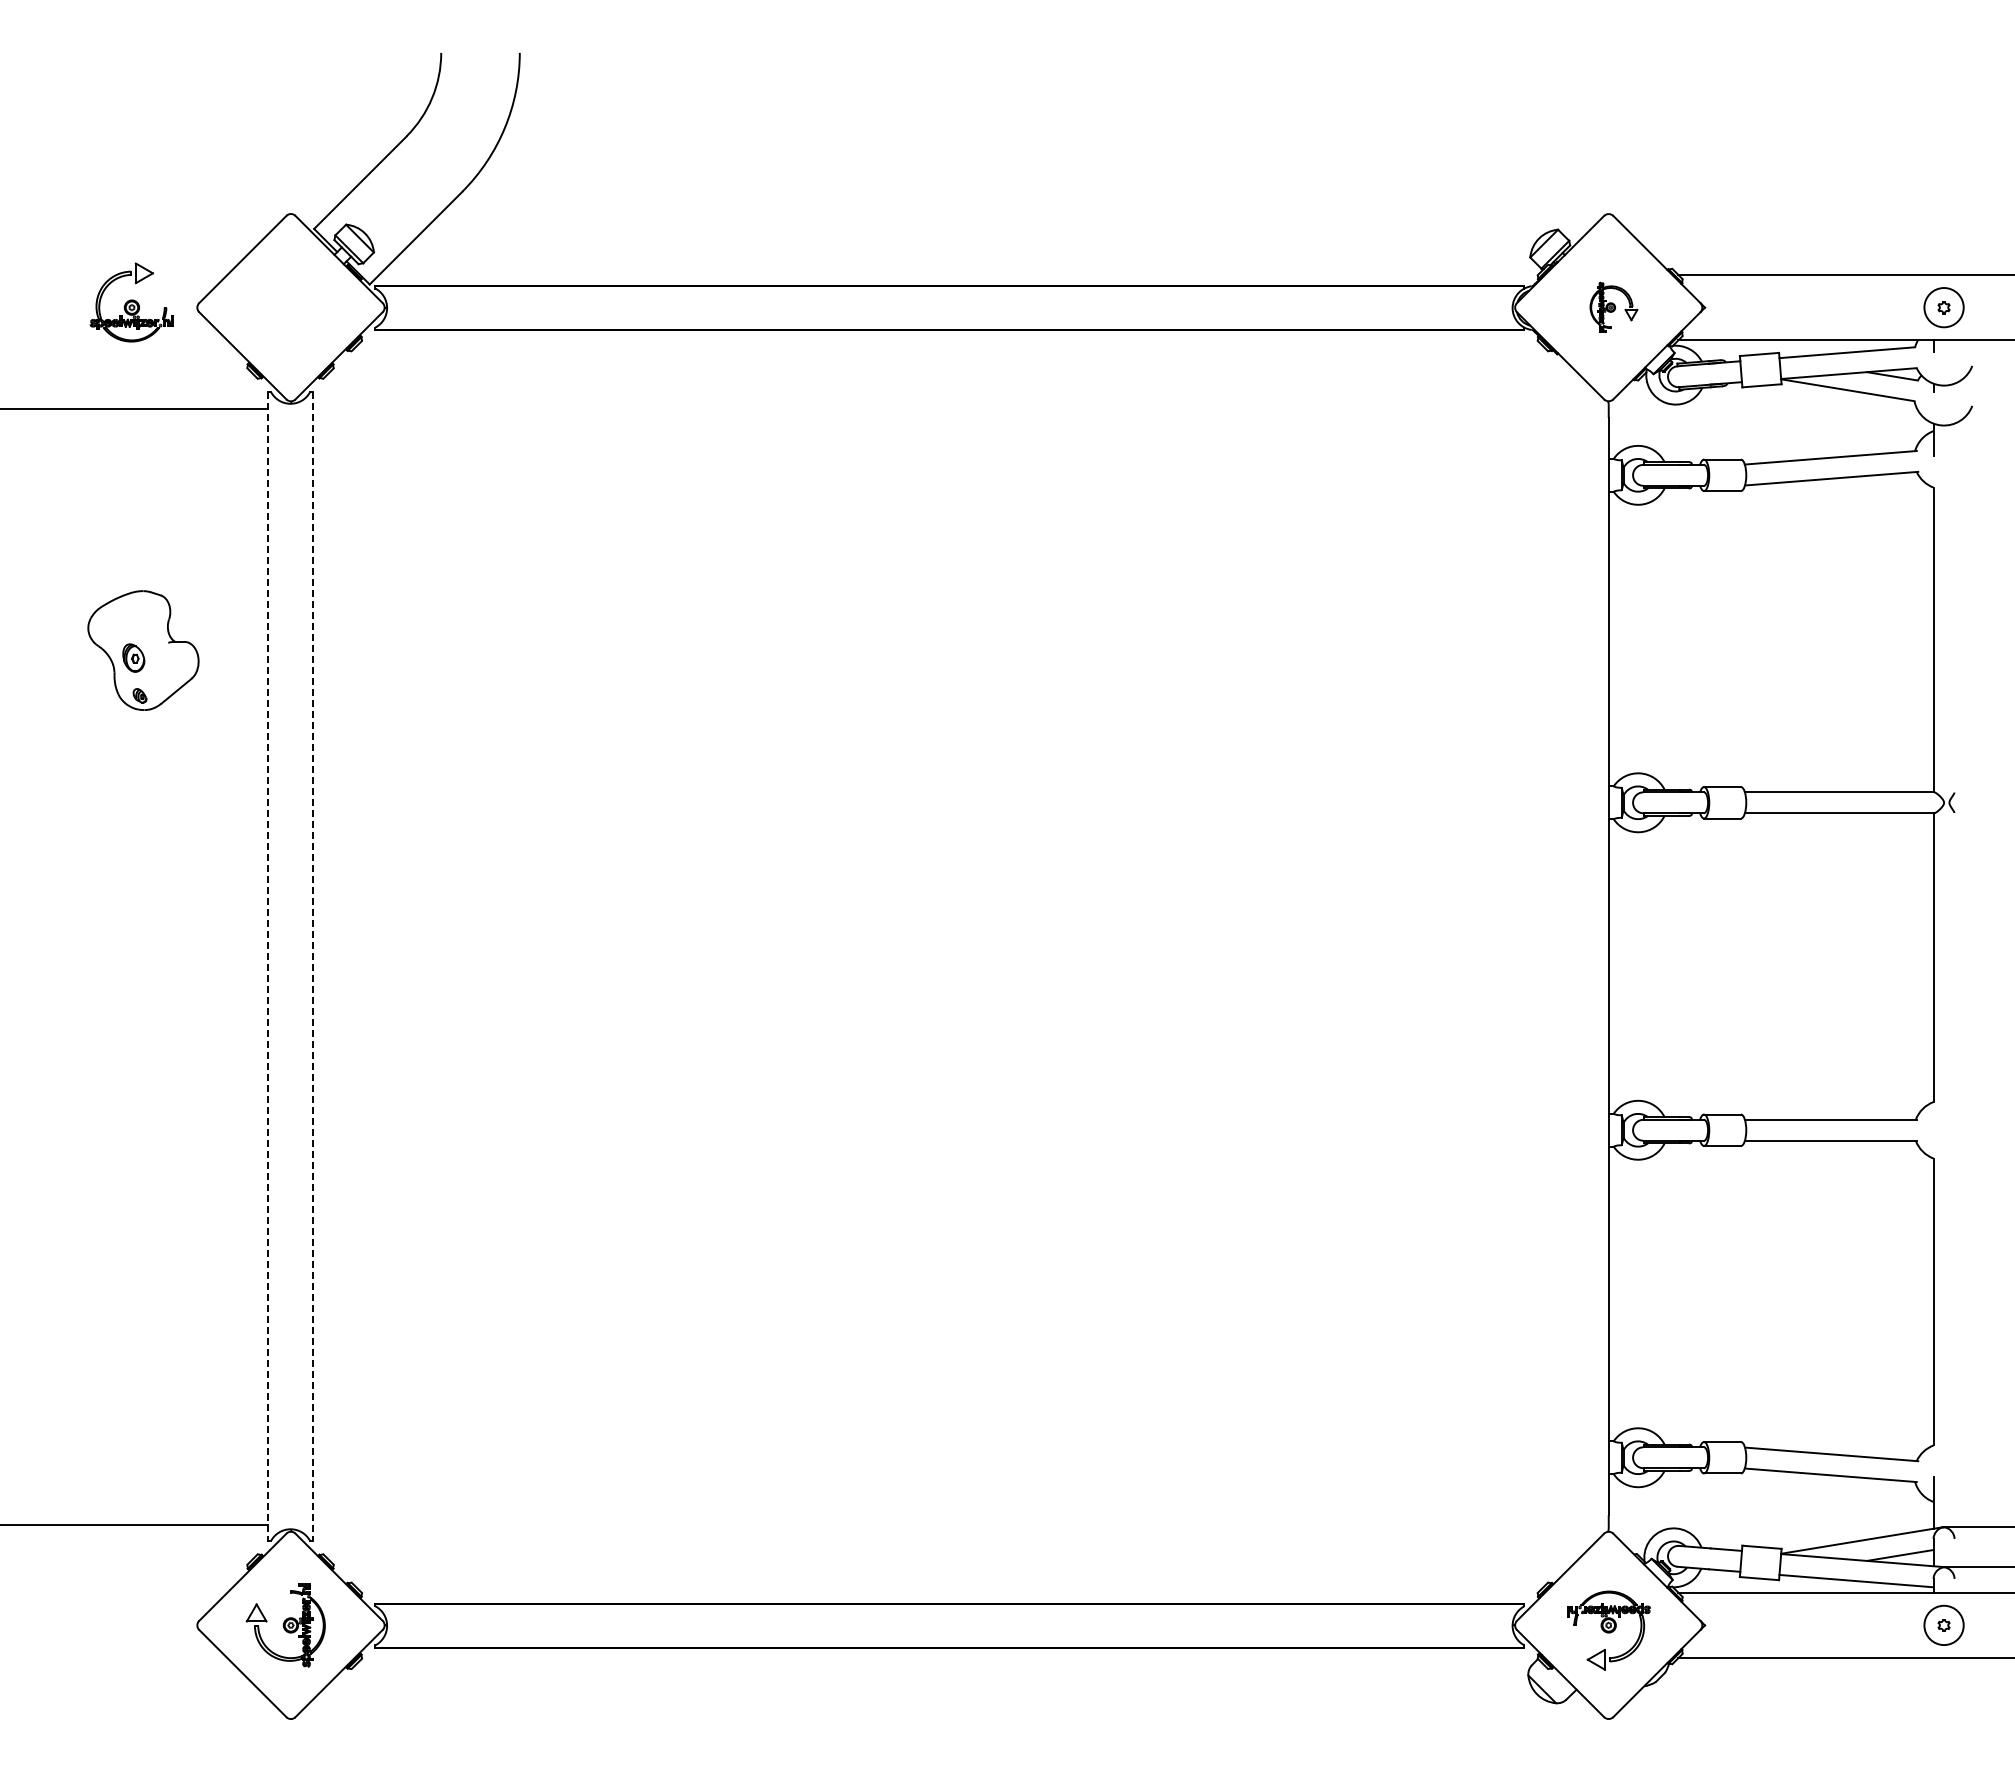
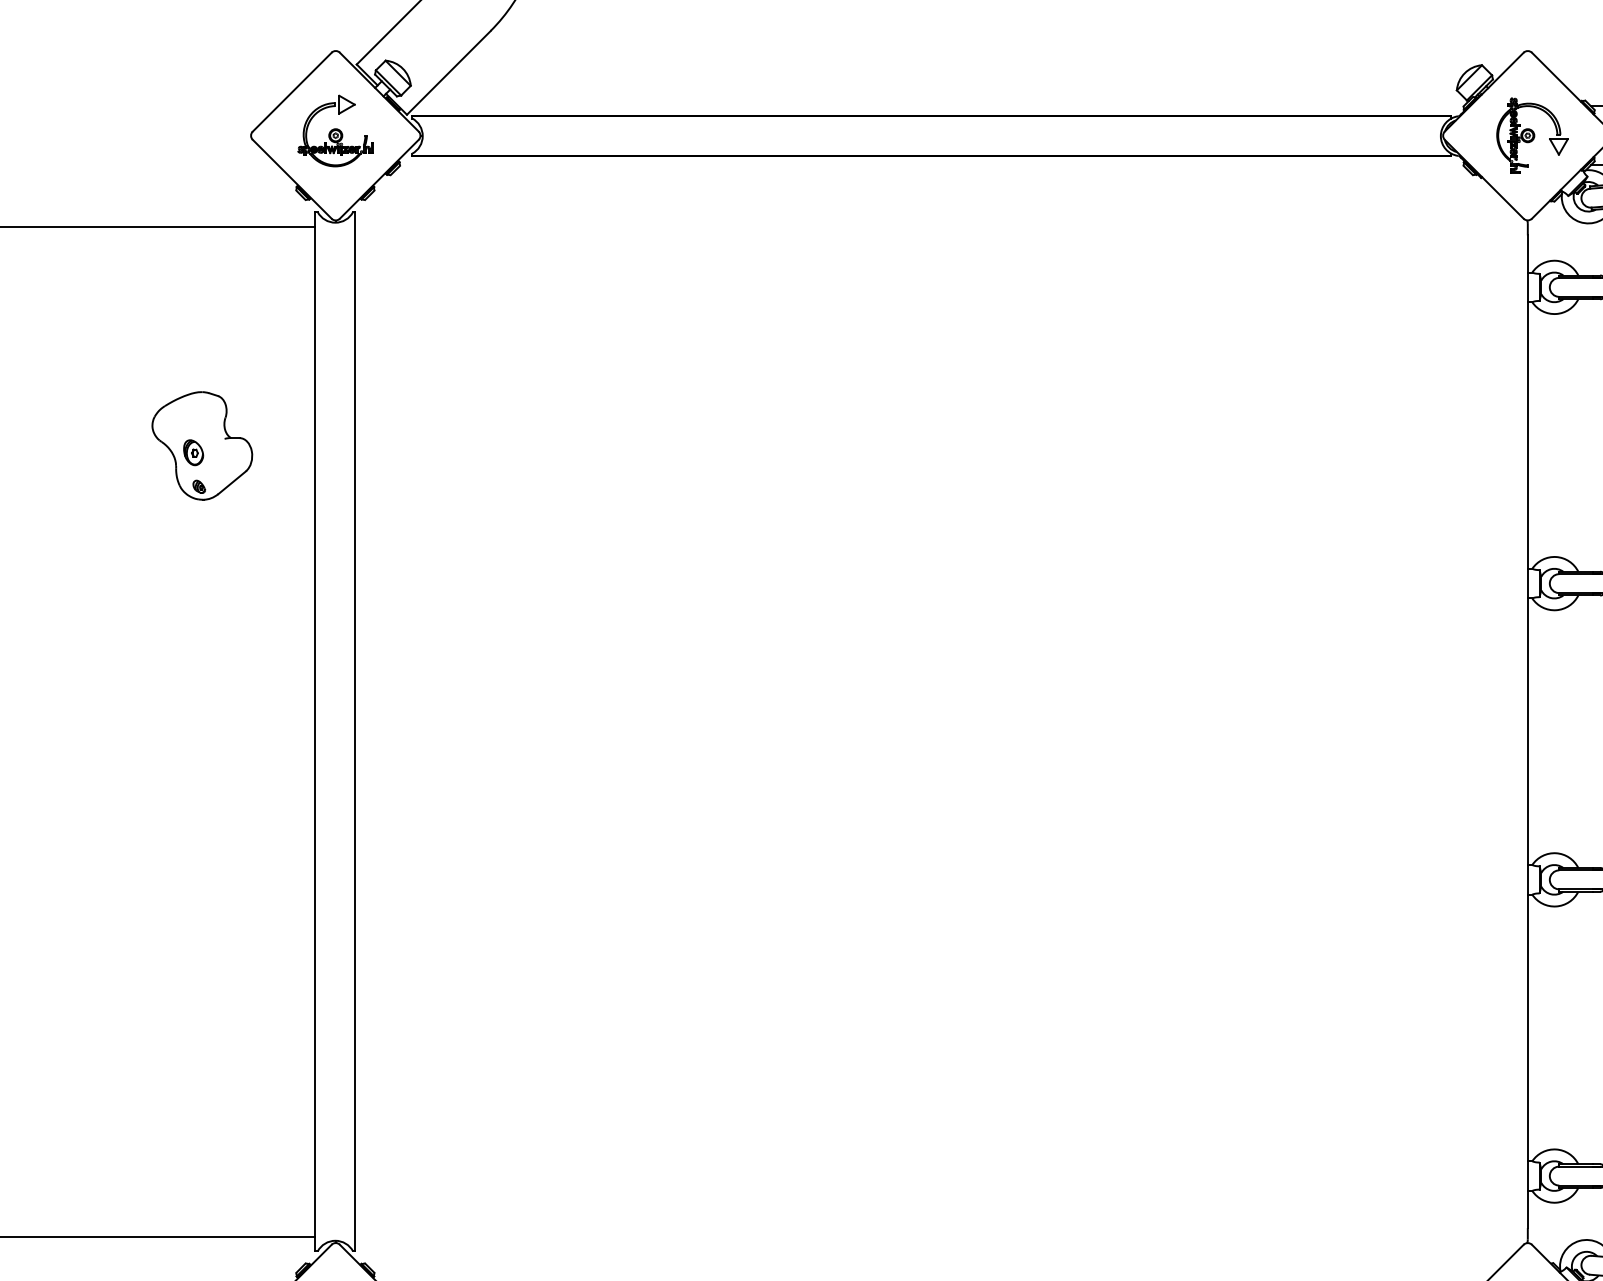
part: (131, 302) -> (335, 131), moved
part: (1613, 307) -> (1532, 135), size x1.67
line: (268, 967) -> (315, 732), dashed -> solid
line: (312, 967) -> (355, 732), dashed -> solid

